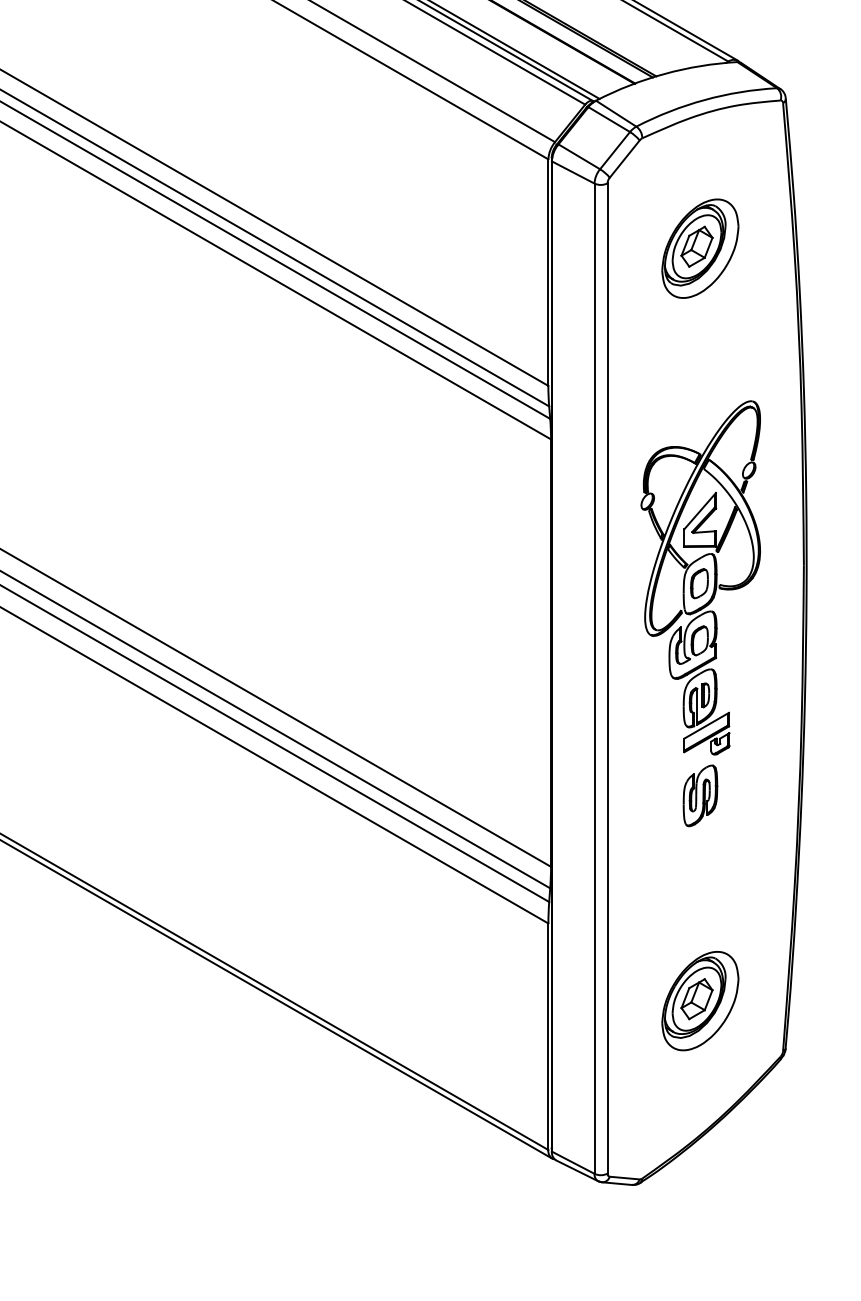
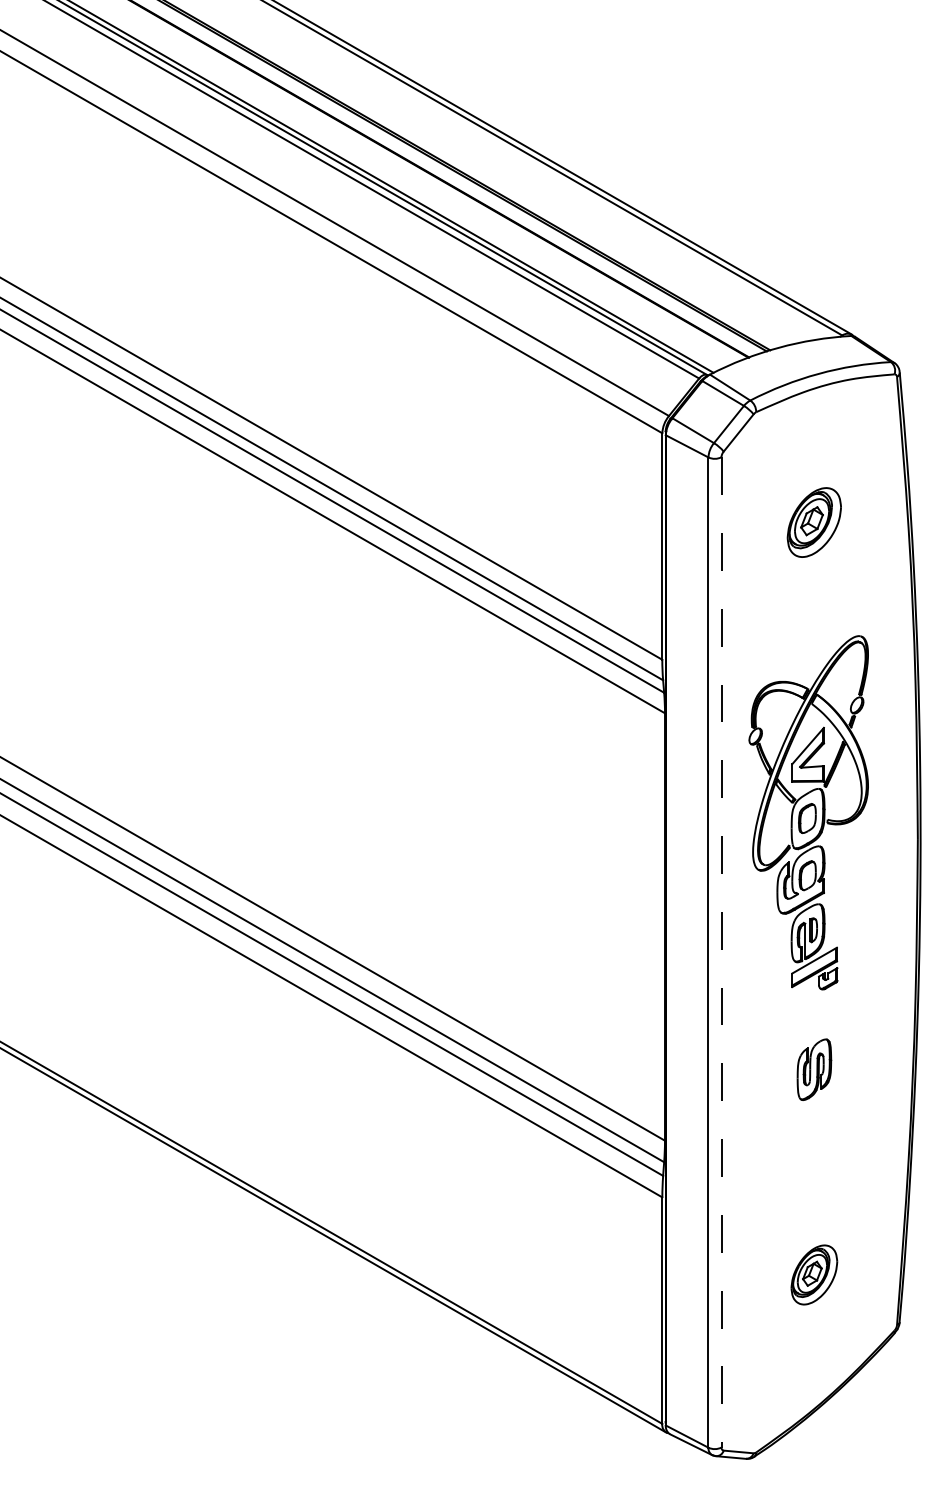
part: (700, 248) -> (814, 522), size x0.7
part: (700, 577) -> (808, 812), moved
line: (607, 678) -> (721, 952), solid -> dashed
part: (700, 1000) -> (814, 1274), size x0.6

